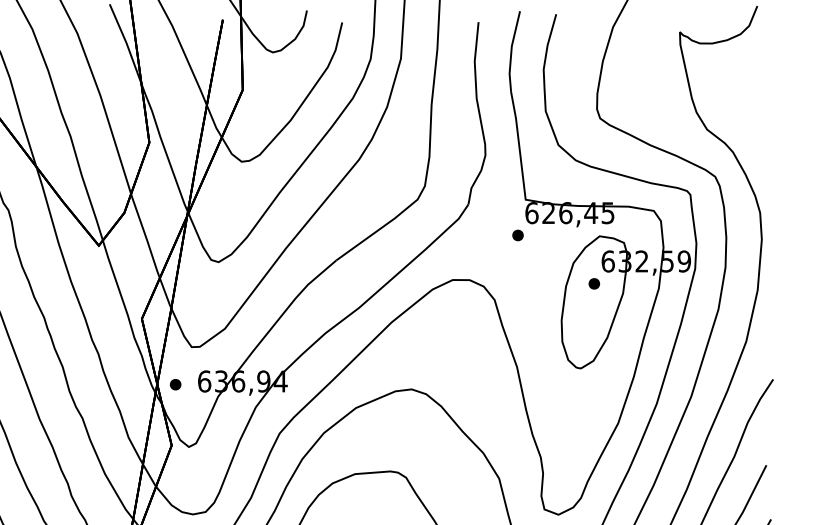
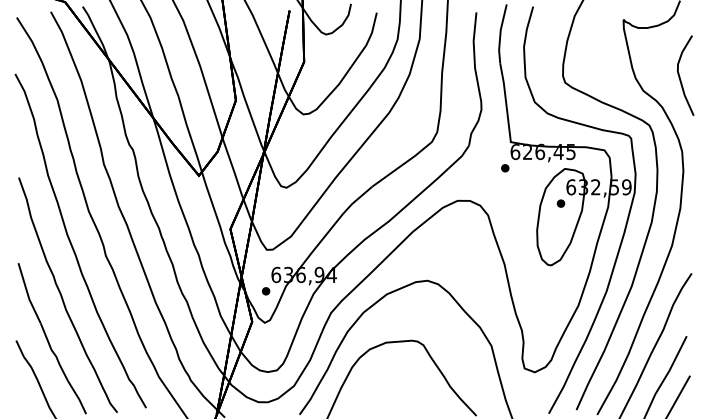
curve: (757, 109) -> (680, 76), added
part: (176, 384) -> (266, 291), moved

